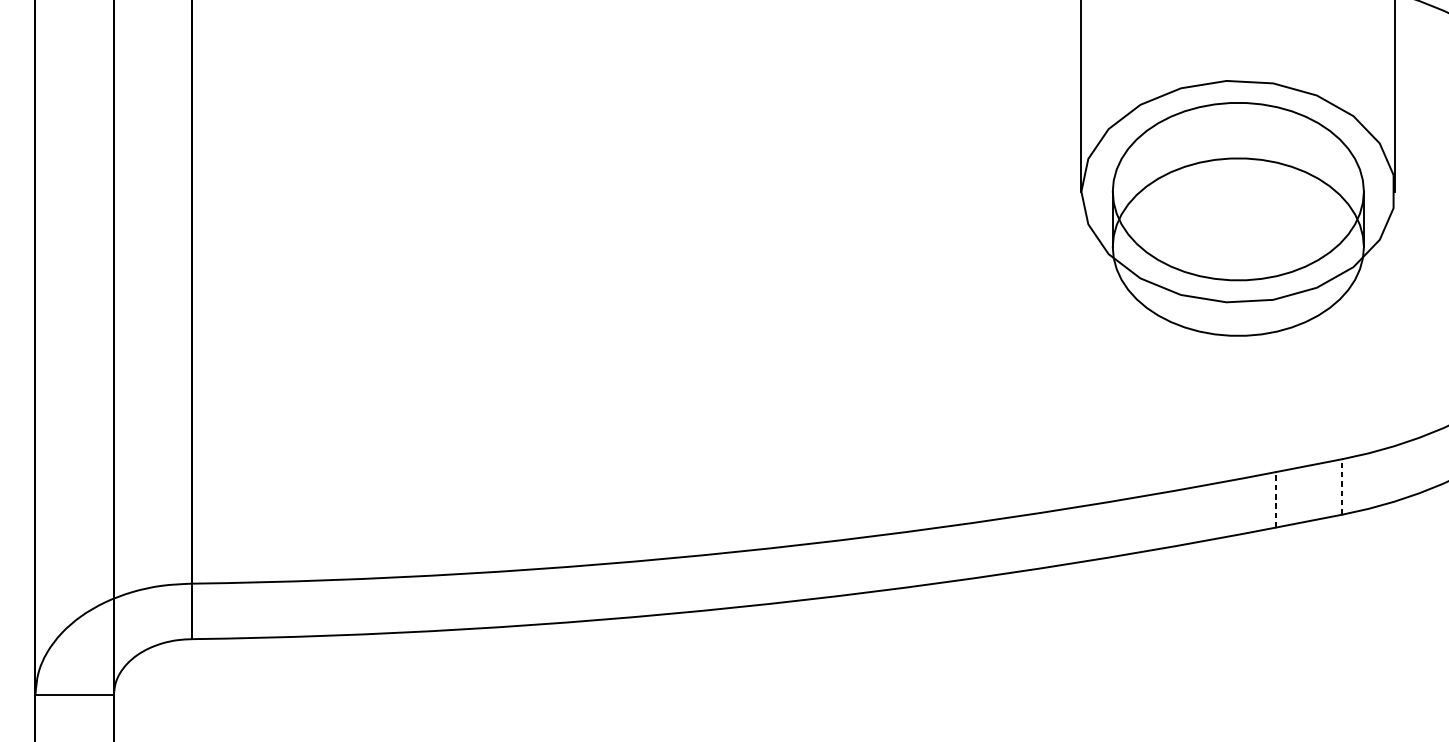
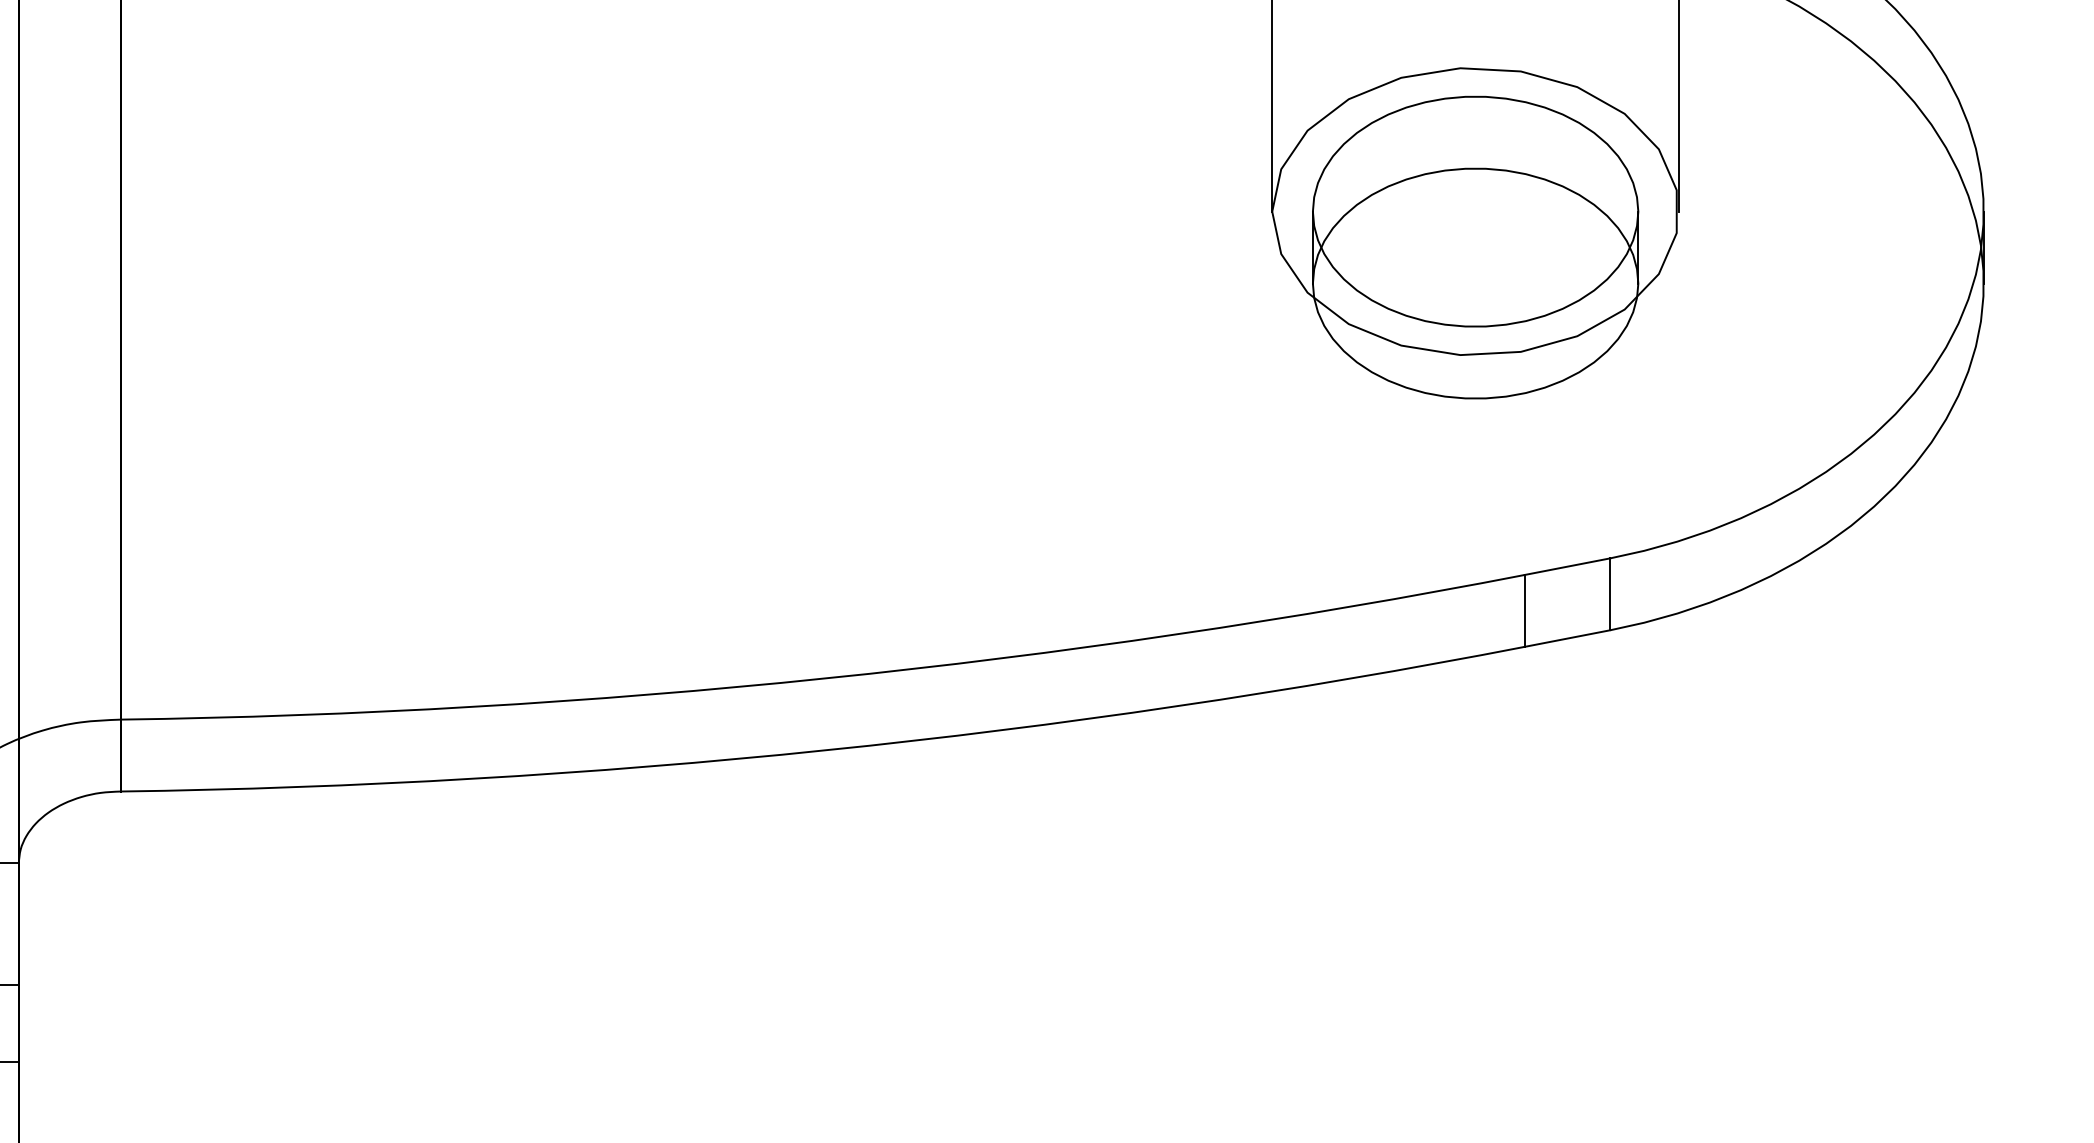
line: (1342, 487) -> (1610, 594), dashed -> solid
line: (1276, 499) -> (1524, 610), dashed -> solid

